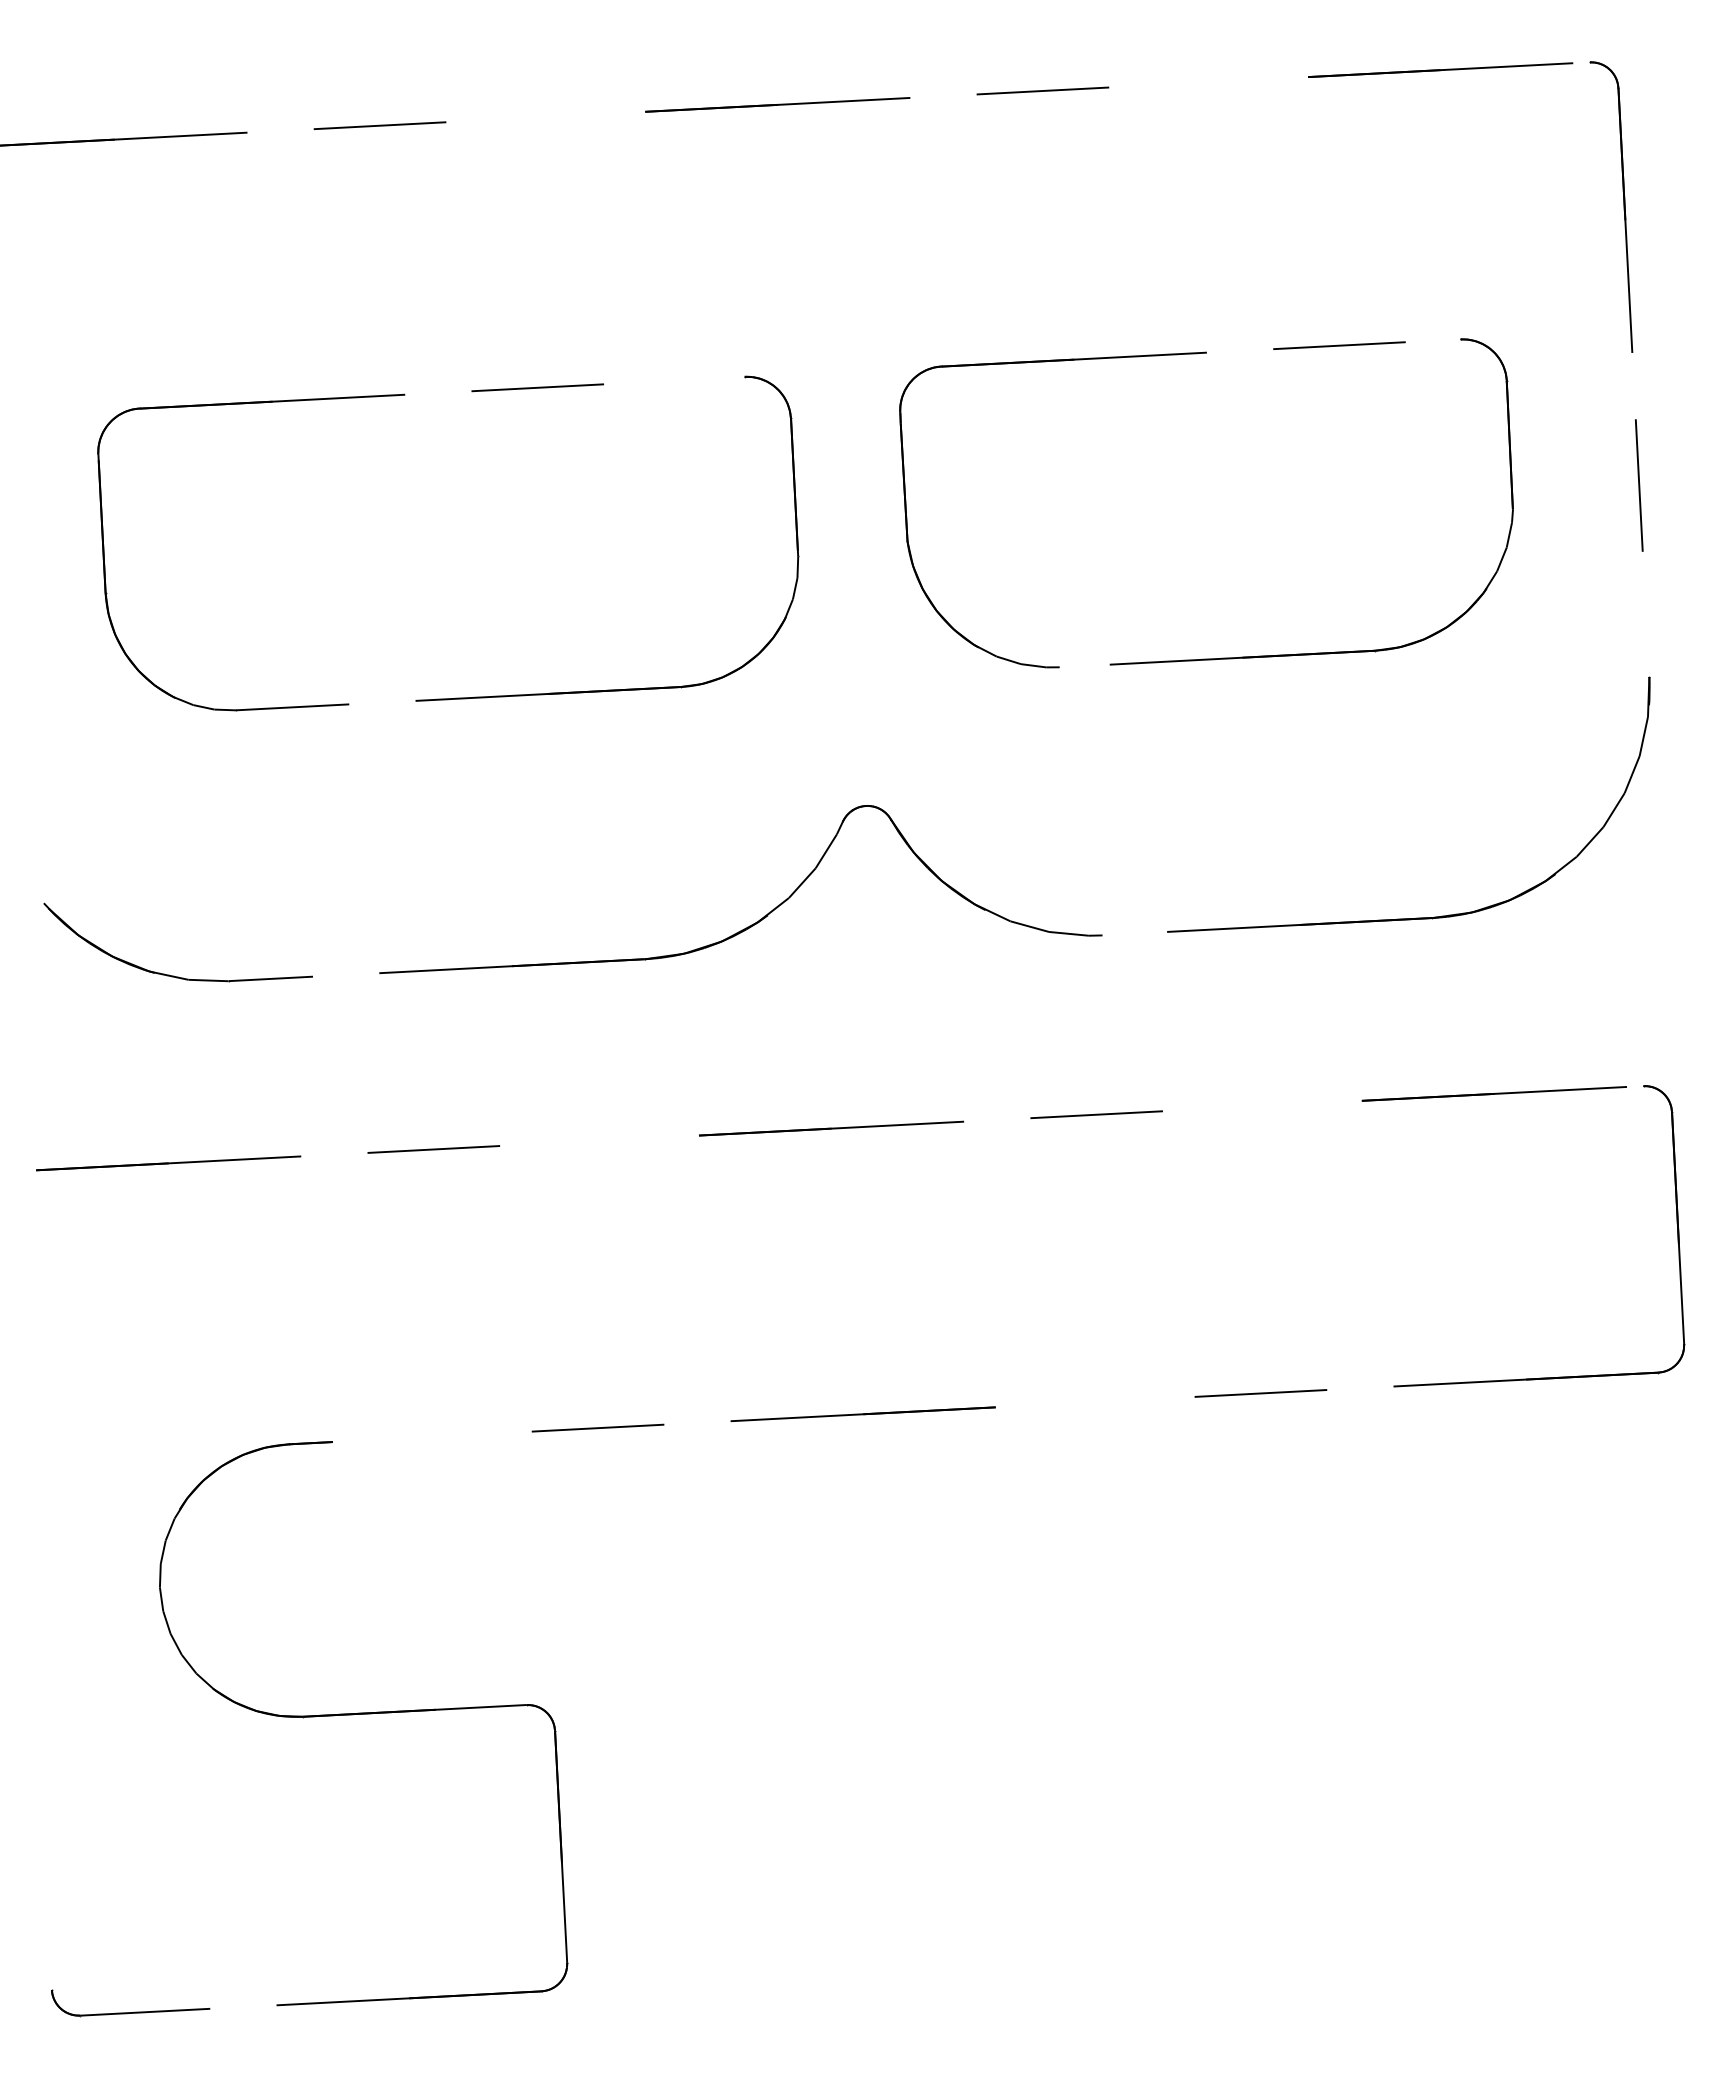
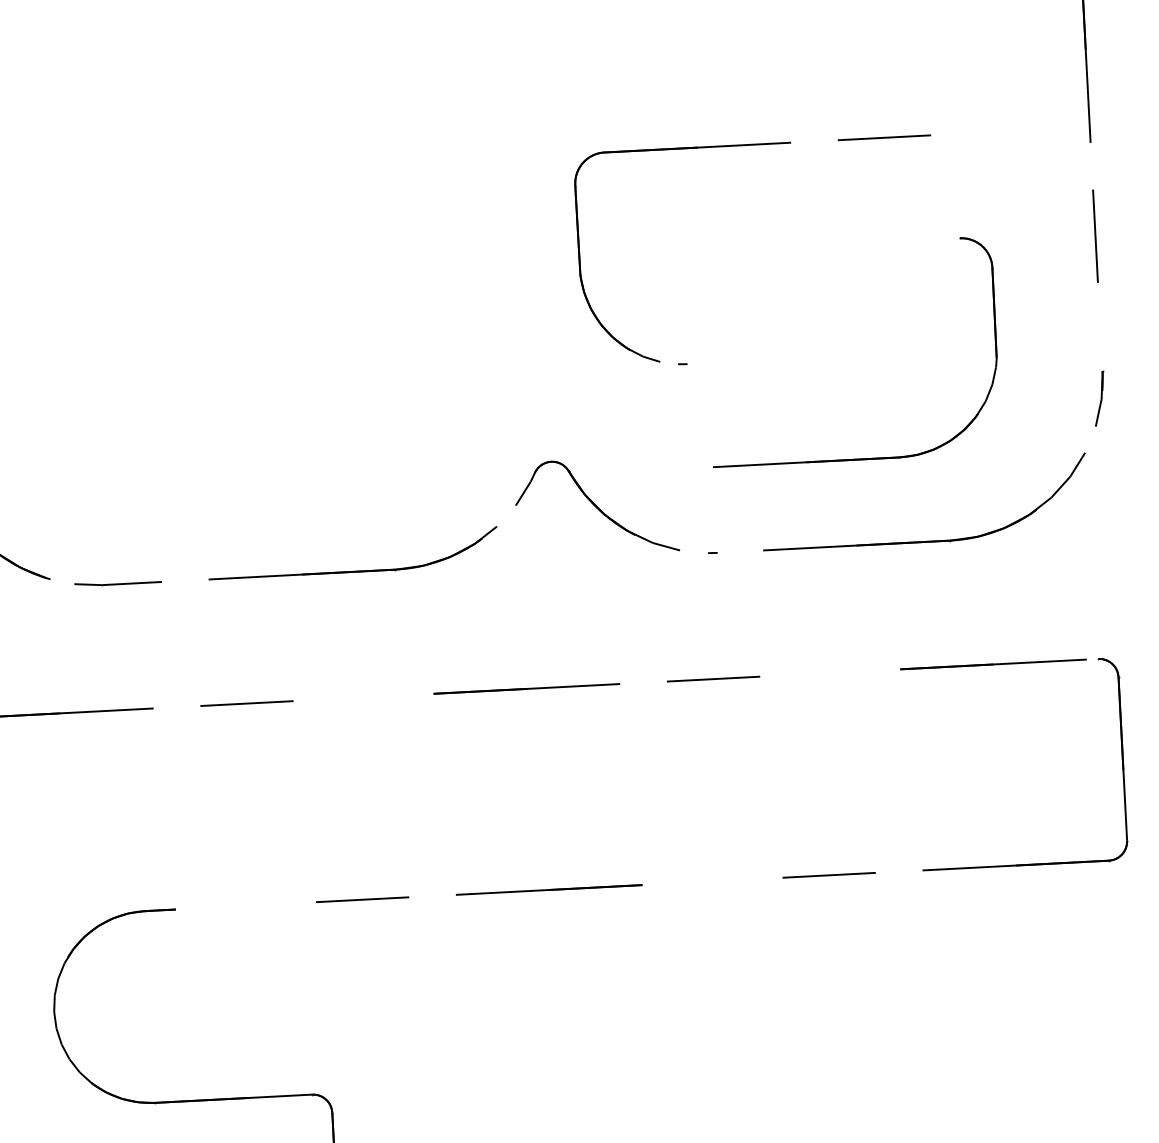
part: (472, 392) -> (274, 170), removed
part: (1315, 652) -> (857, 458), moved
line: (1033, 665) -> (669, 362), removed
line: (1631, 774) -> (1090, 439), removed
line: (801, 883) -> (505, 516), removed
line: (1068, 933) -> (693, 551), removed
line: (168, 975) -> (60, 581), removed

